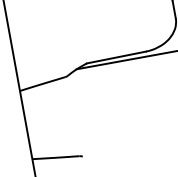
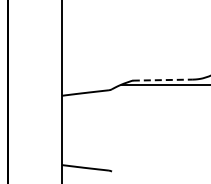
line: (117, 57) -> (163, 80), solid -> dashed

